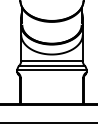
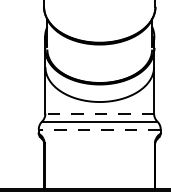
line: (52, 61) -> (100, 114), solid -> dashed
line: (52, 70) -> (100, 130), solid -> dashed

